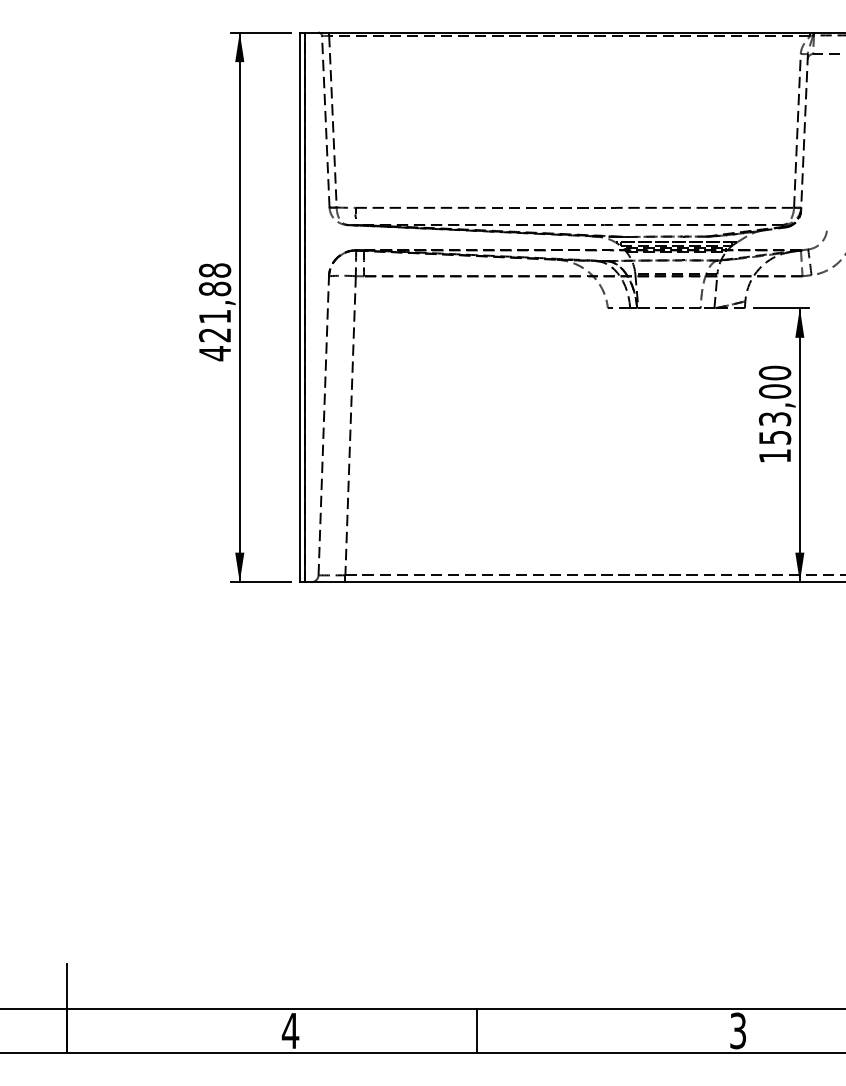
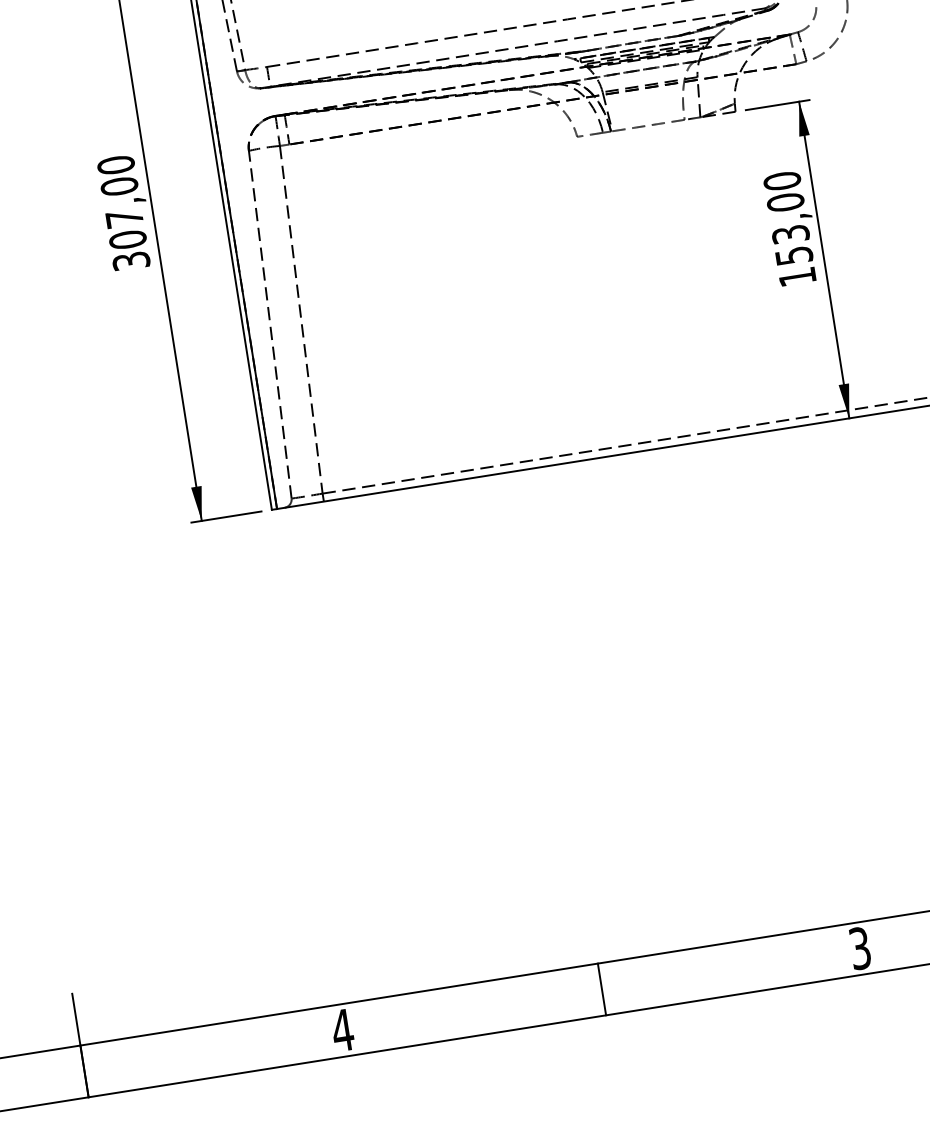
text: (214, 312) -> (123, 213), 421,88 -> 307,00
line: (476, 1030) -> (601, 988), moved

